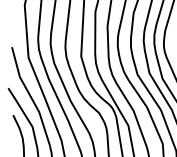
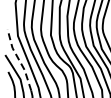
line: (30, 95) -> (19, 59), solid -> dashed

